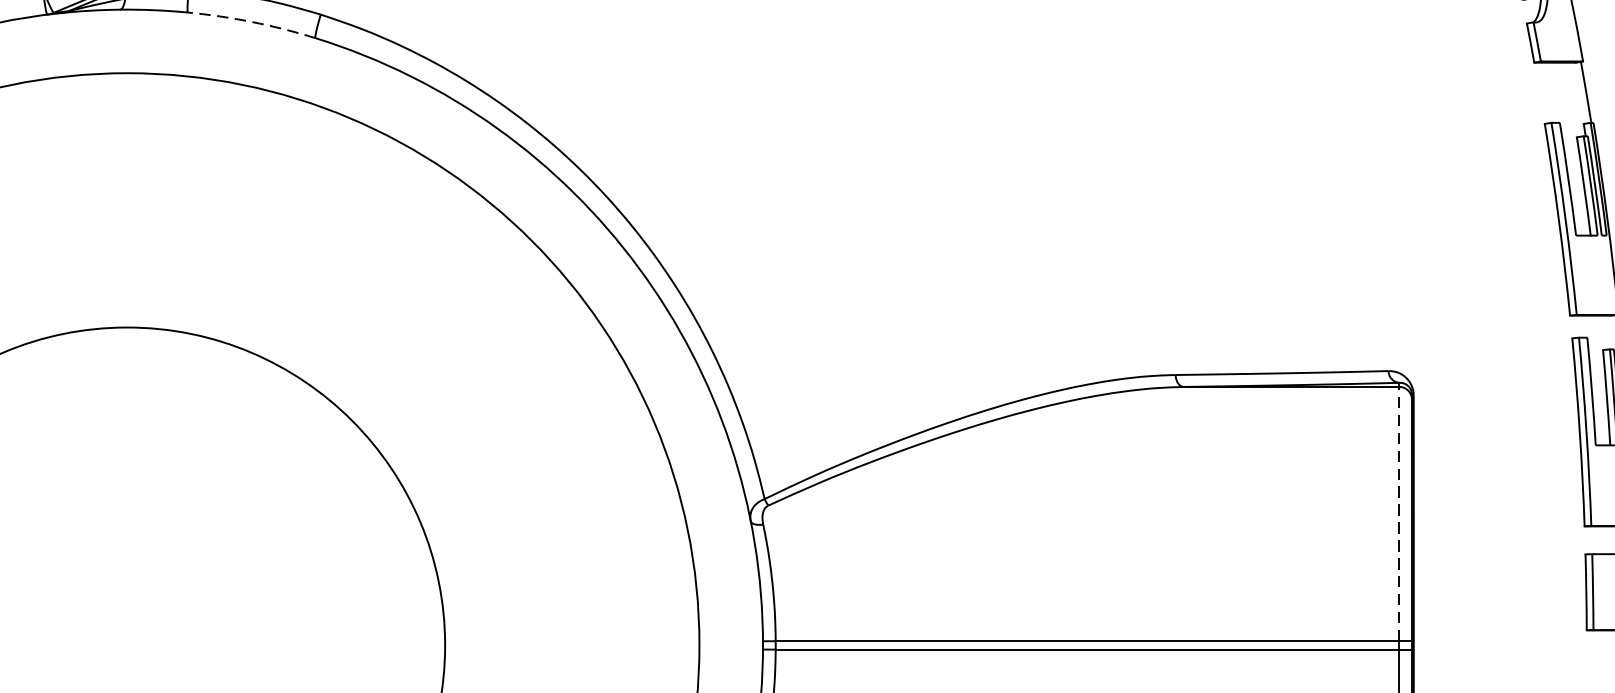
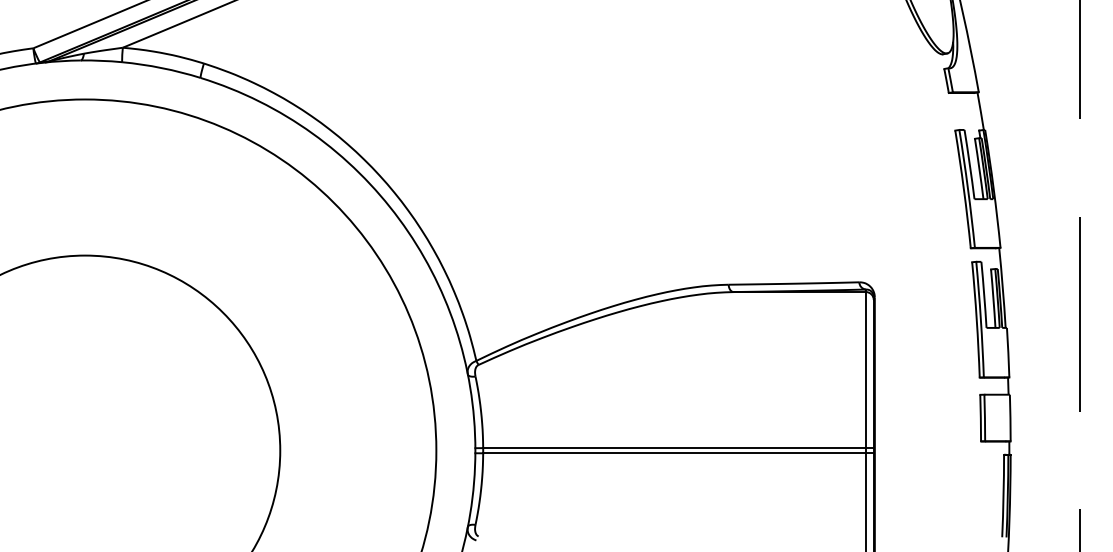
arc: (251, 22) -> (161, 68), dashed -> solid
line: (1398, 513) -> (865, 369), dashed -> solid

